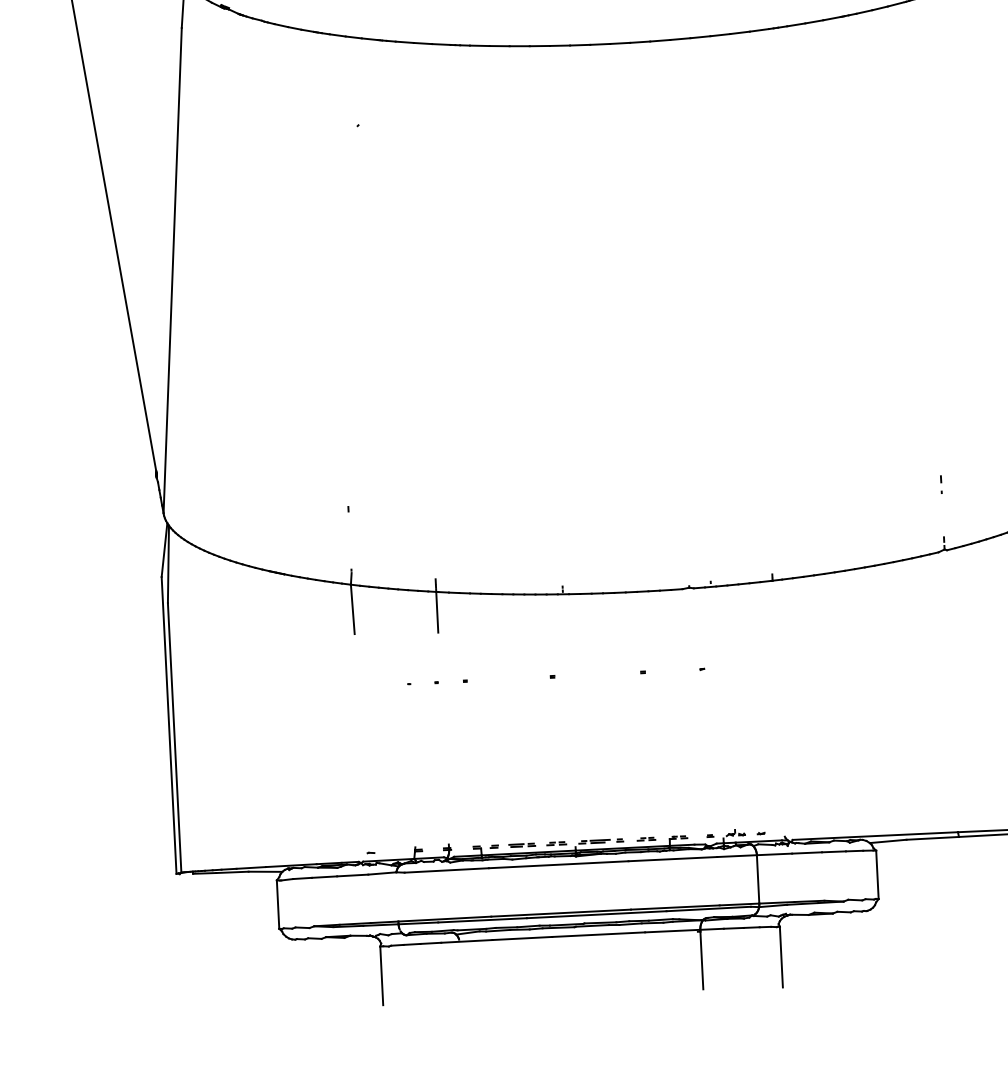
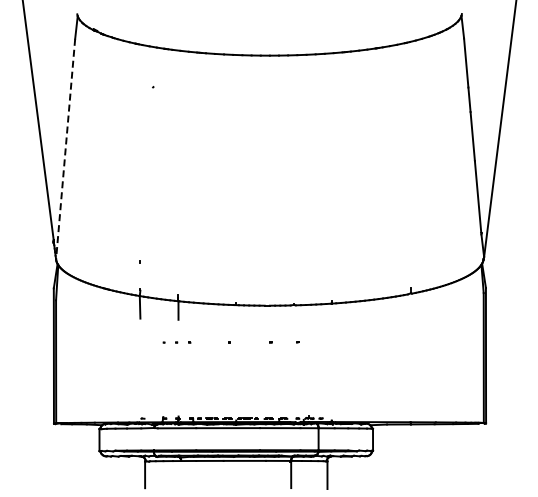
line: (172, 271) -> (65, 149), solid -> dashed
part: (940, 484) -> (410, 263), removed

